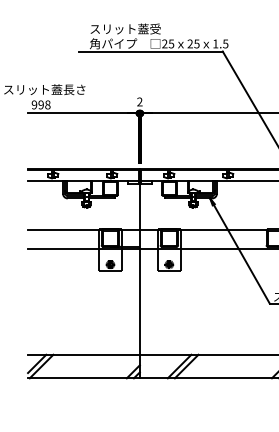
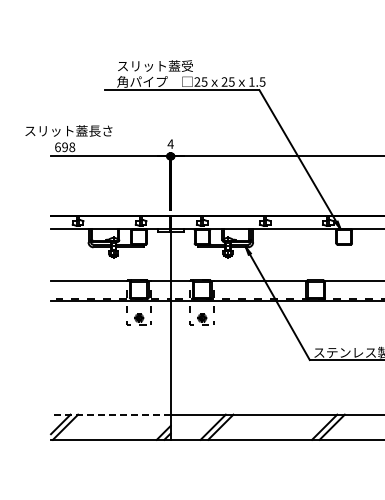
text: (139, 101) -> (170, 143), 2 -> 4
text: (34, 105) -> (57, 147), 998 -> 698
line: (83, 354) -> (110, 414), solid -> dashed

